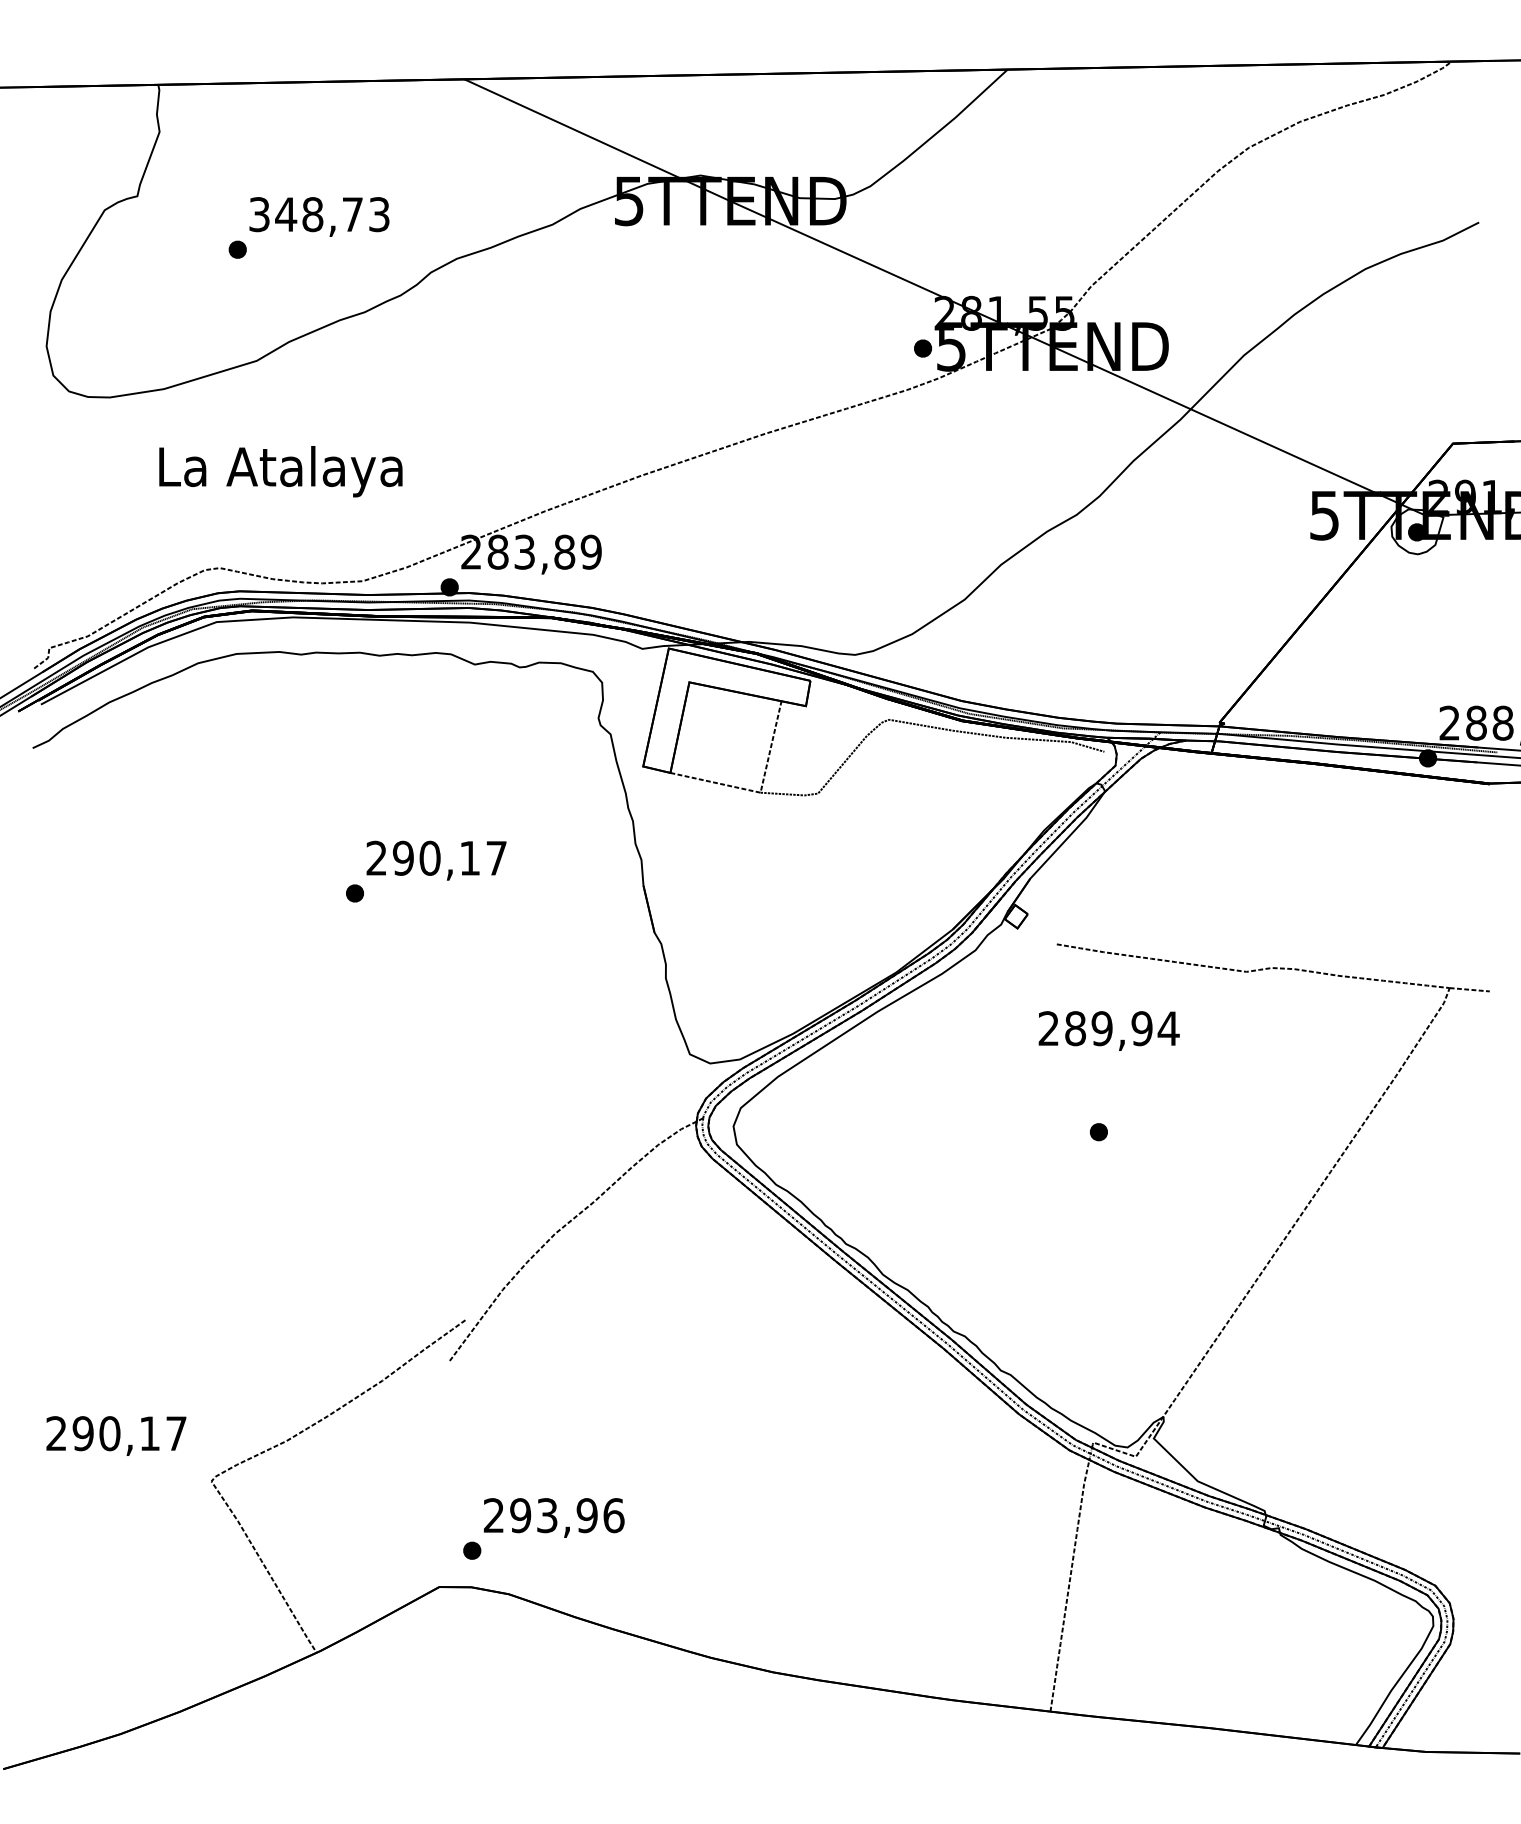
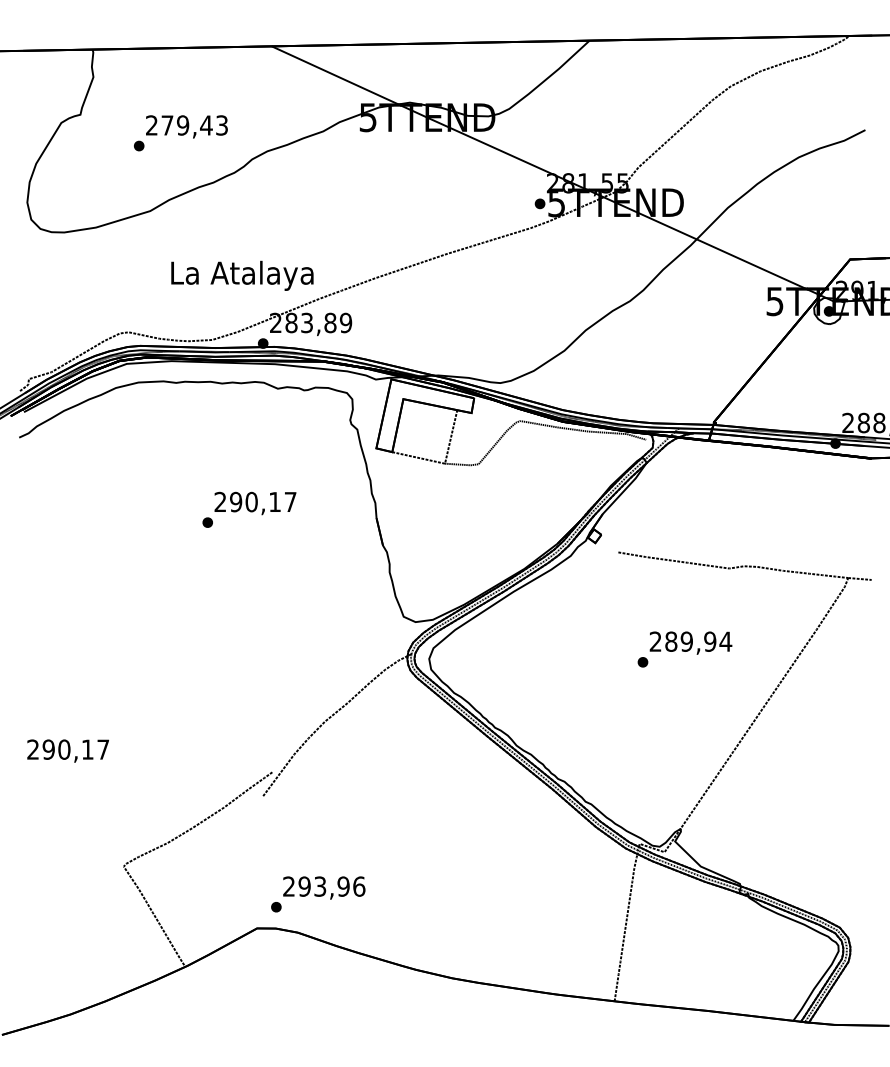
text: (306, 214) -> (179, 125), 348,73 -> 279,43
text: (281, 471) -> (242, 275), moved
text: (1108, 1029) -> (690, 642), moved
text: (115, 1435) -> (67, 750), moved

